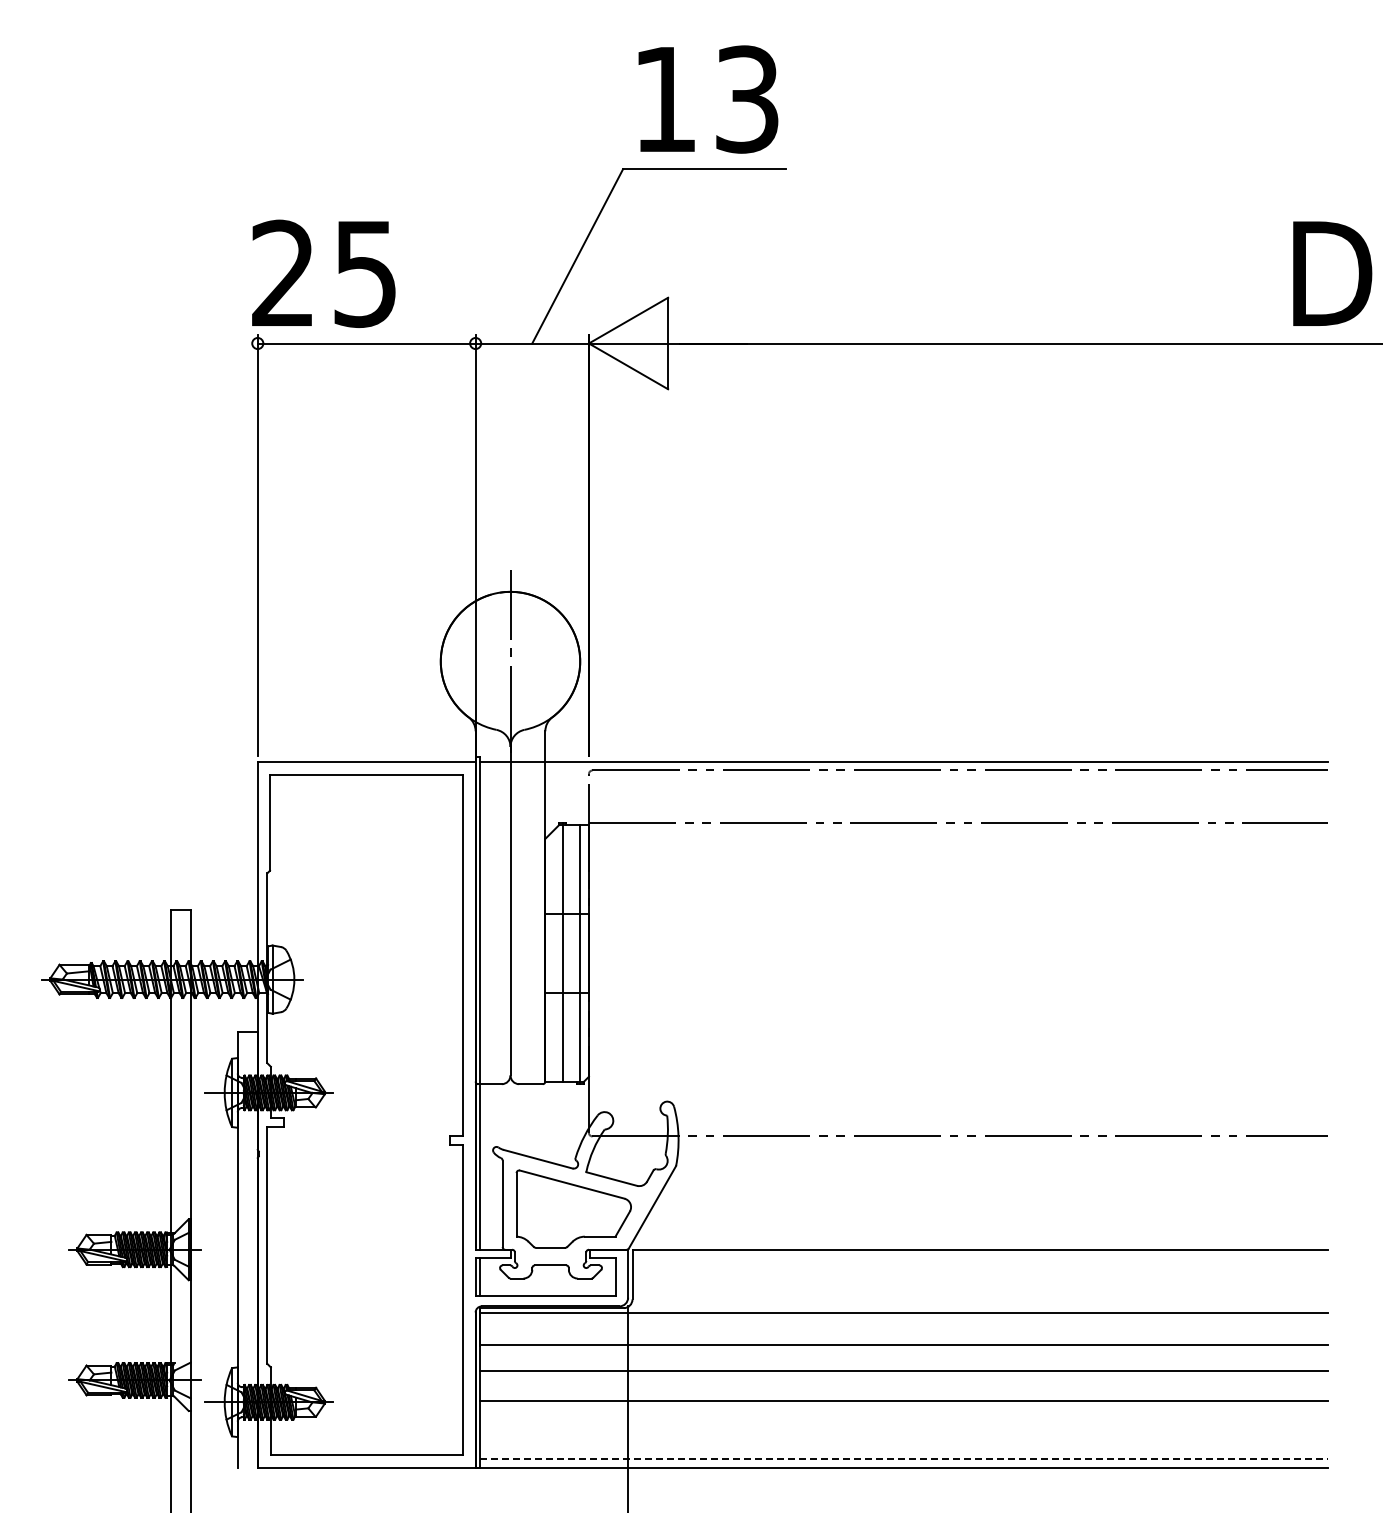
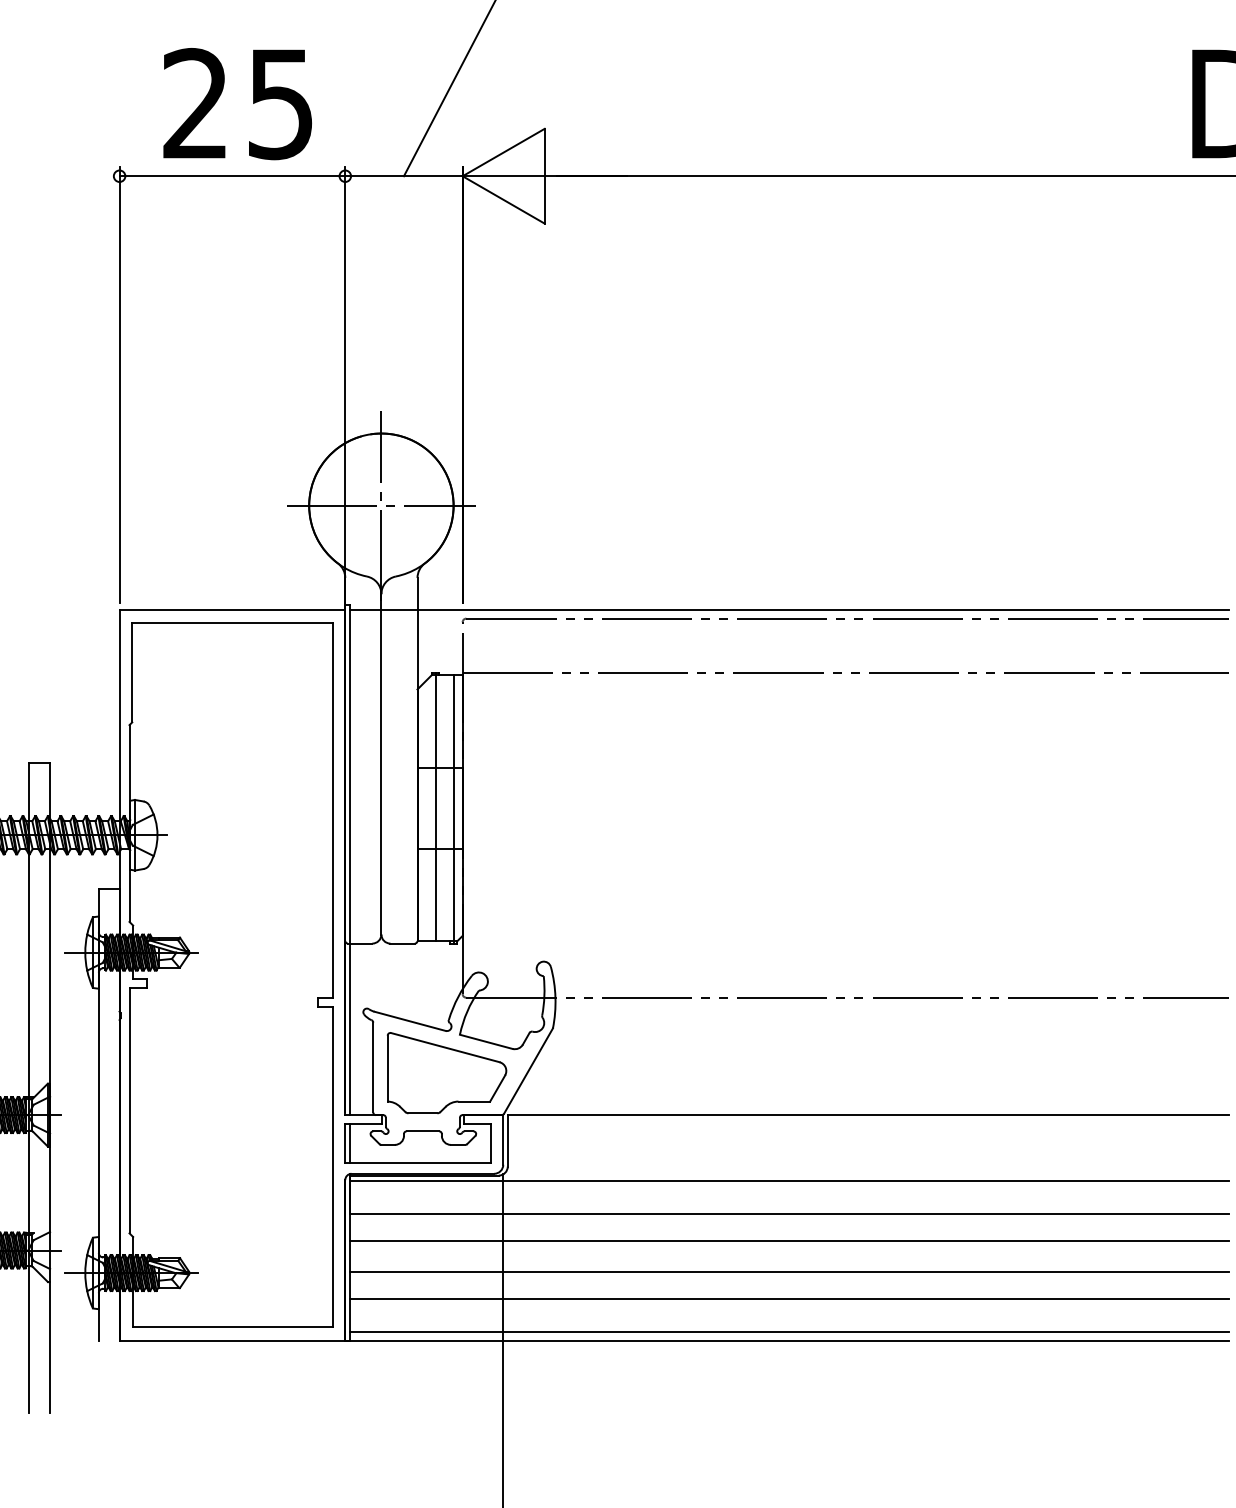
text: (323, 273) -> (237, 103), moved
line: (510, 661) -> (381, 505), added
line: (904, 1427) -> (789, 1299), added
line: (904, 1458) -> (789, 1331), dashed -> solid

